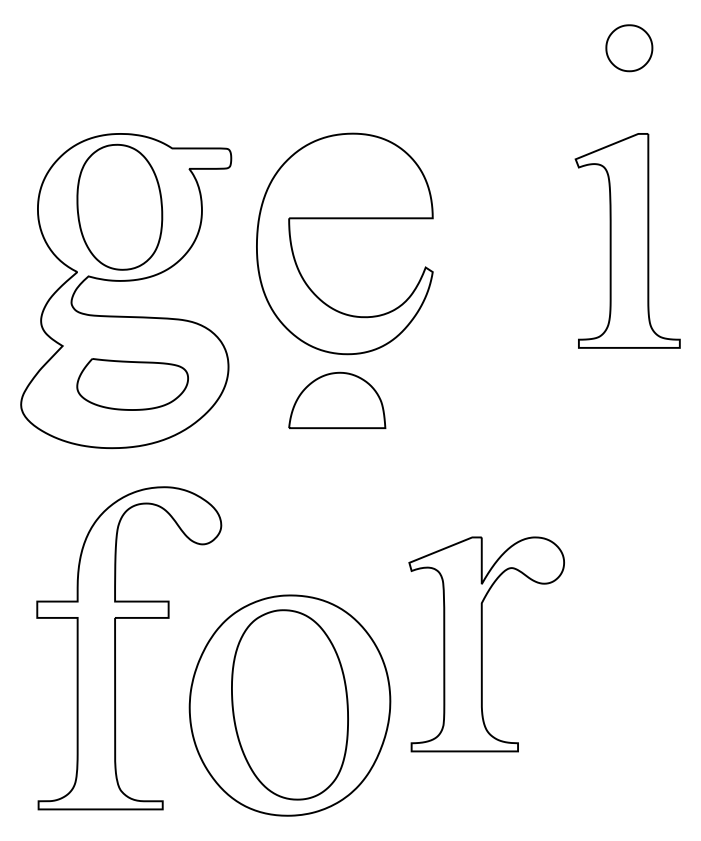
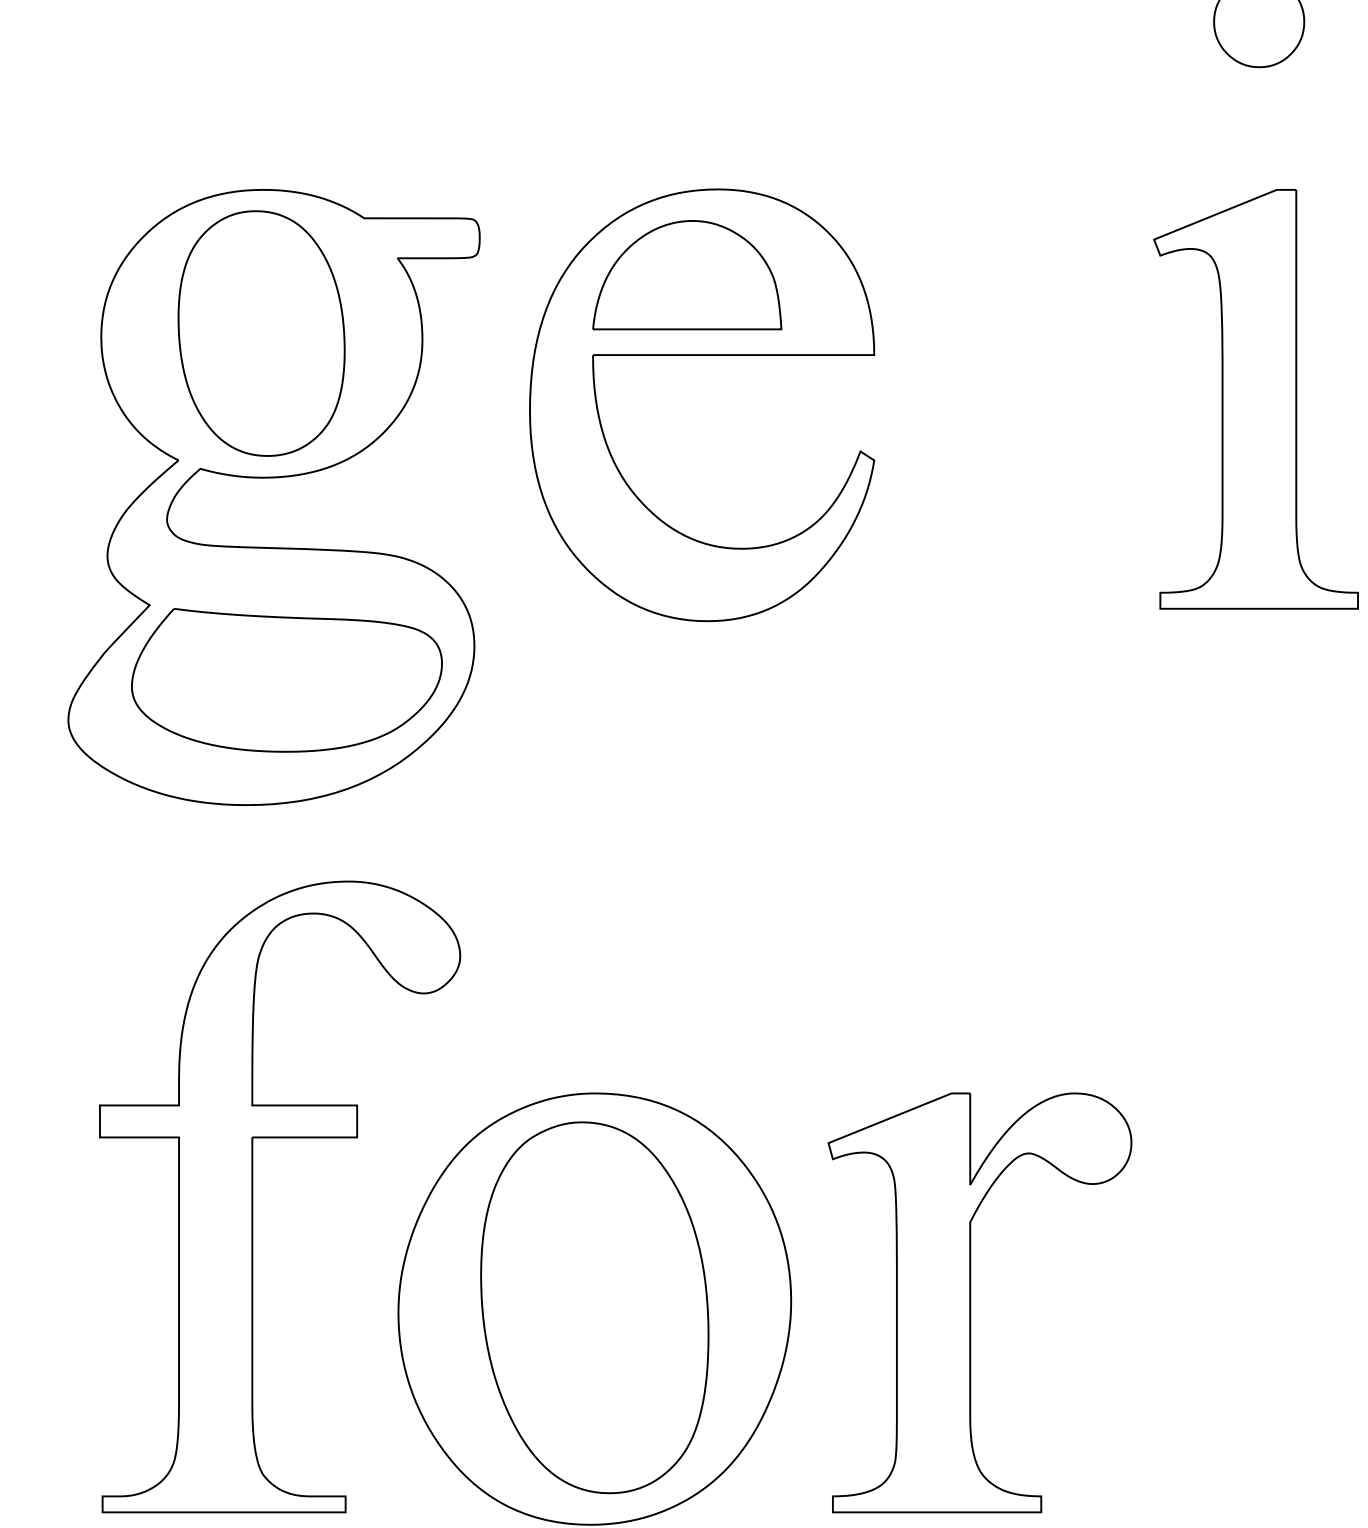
part: (132, 384) -> (286, 680), size x1.43
part: (337, 400) -> (687, 275), moved
part: (486, 644) -> (979, 1303), moved

